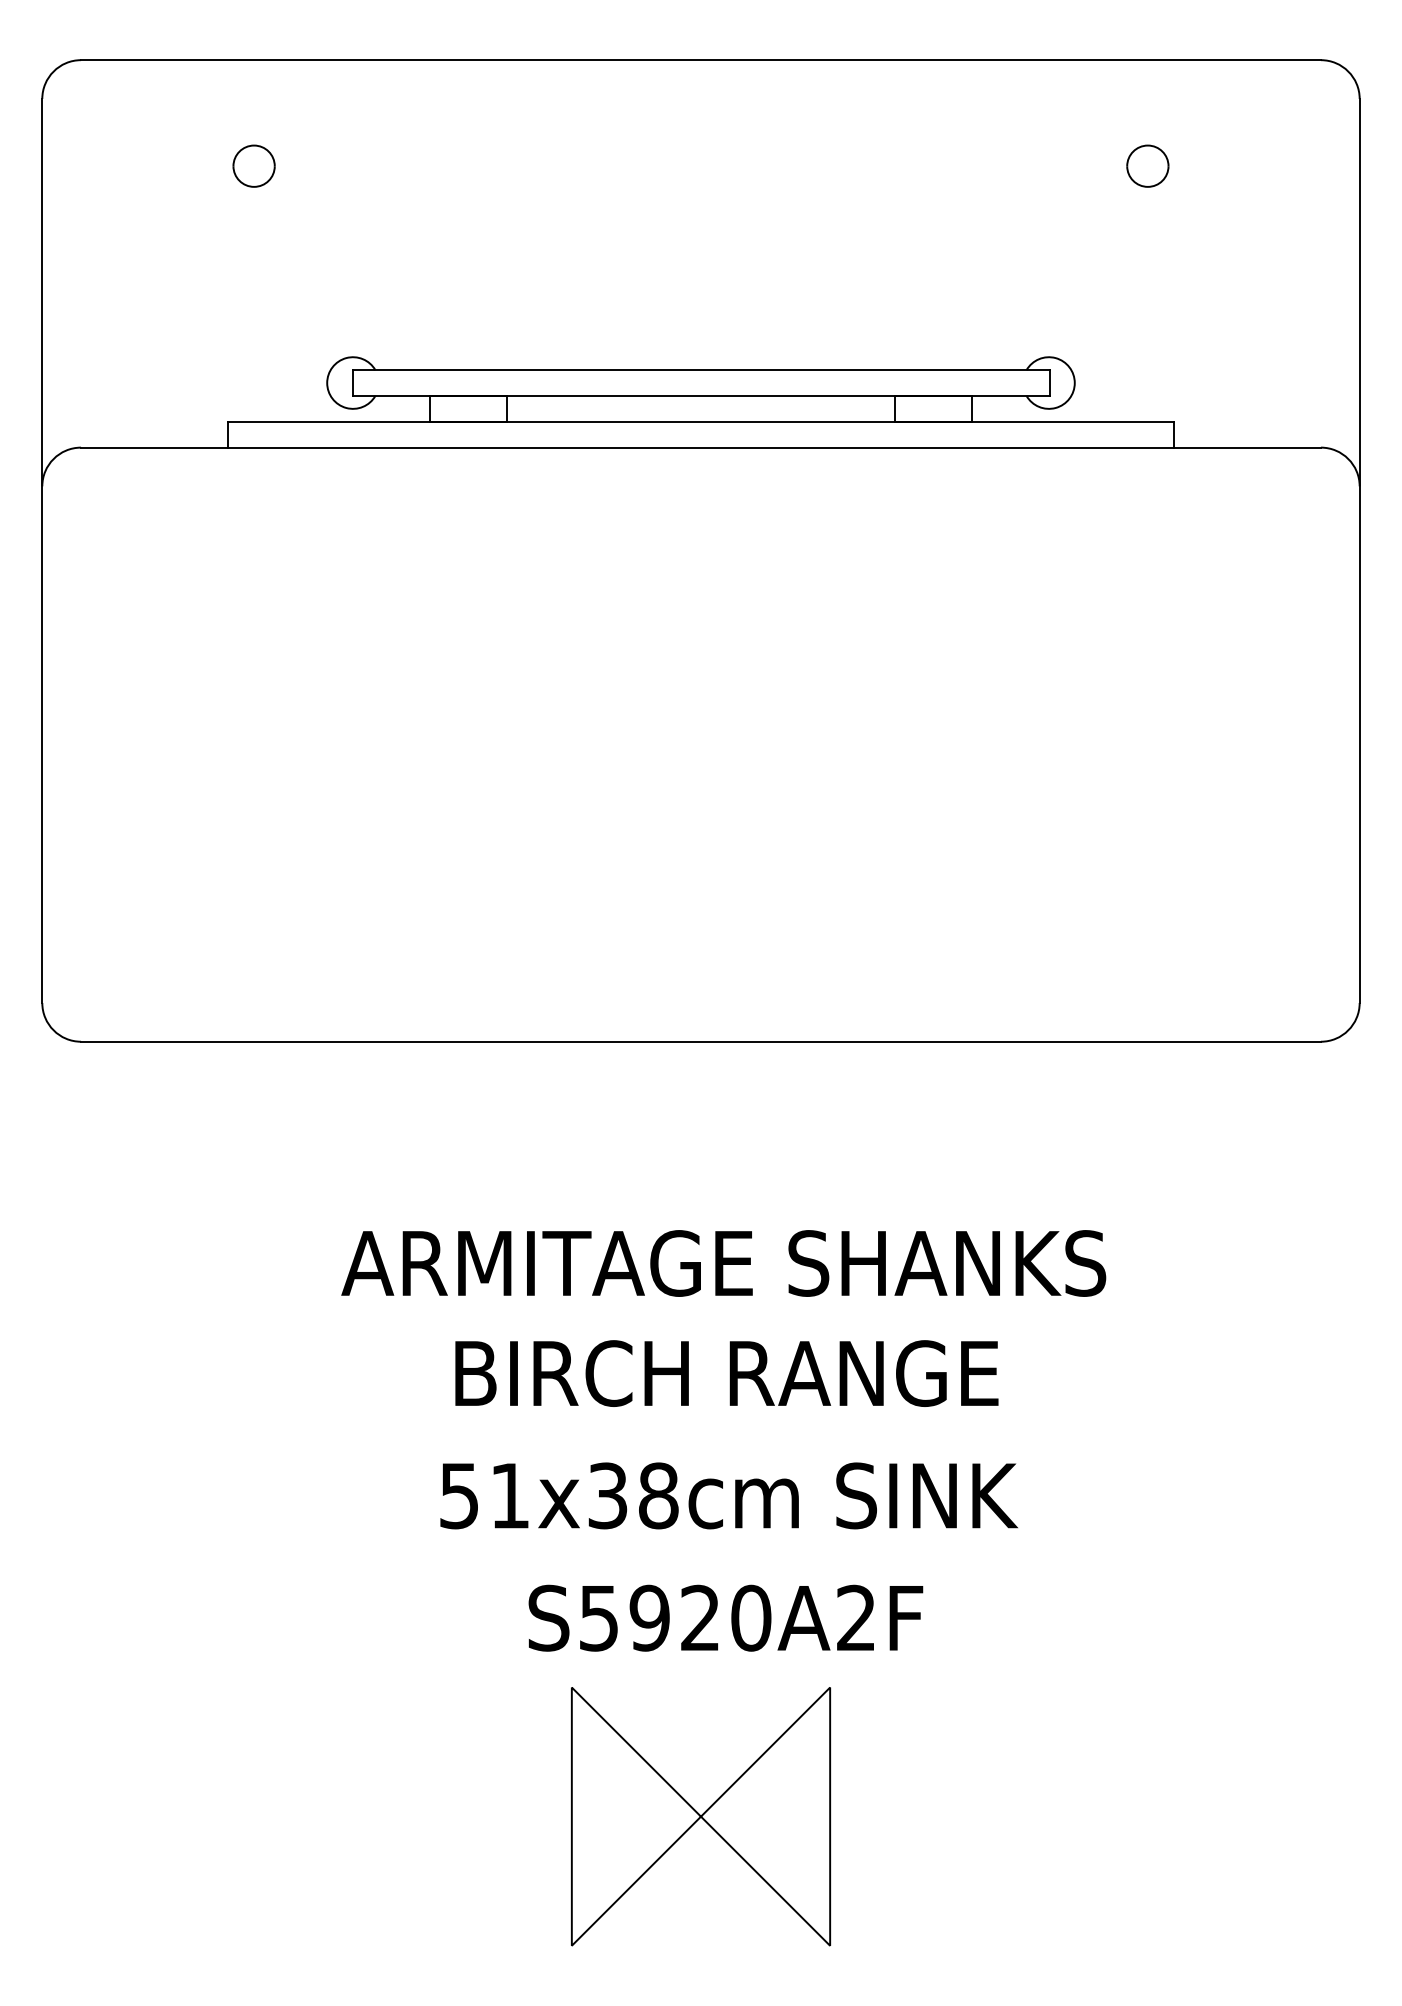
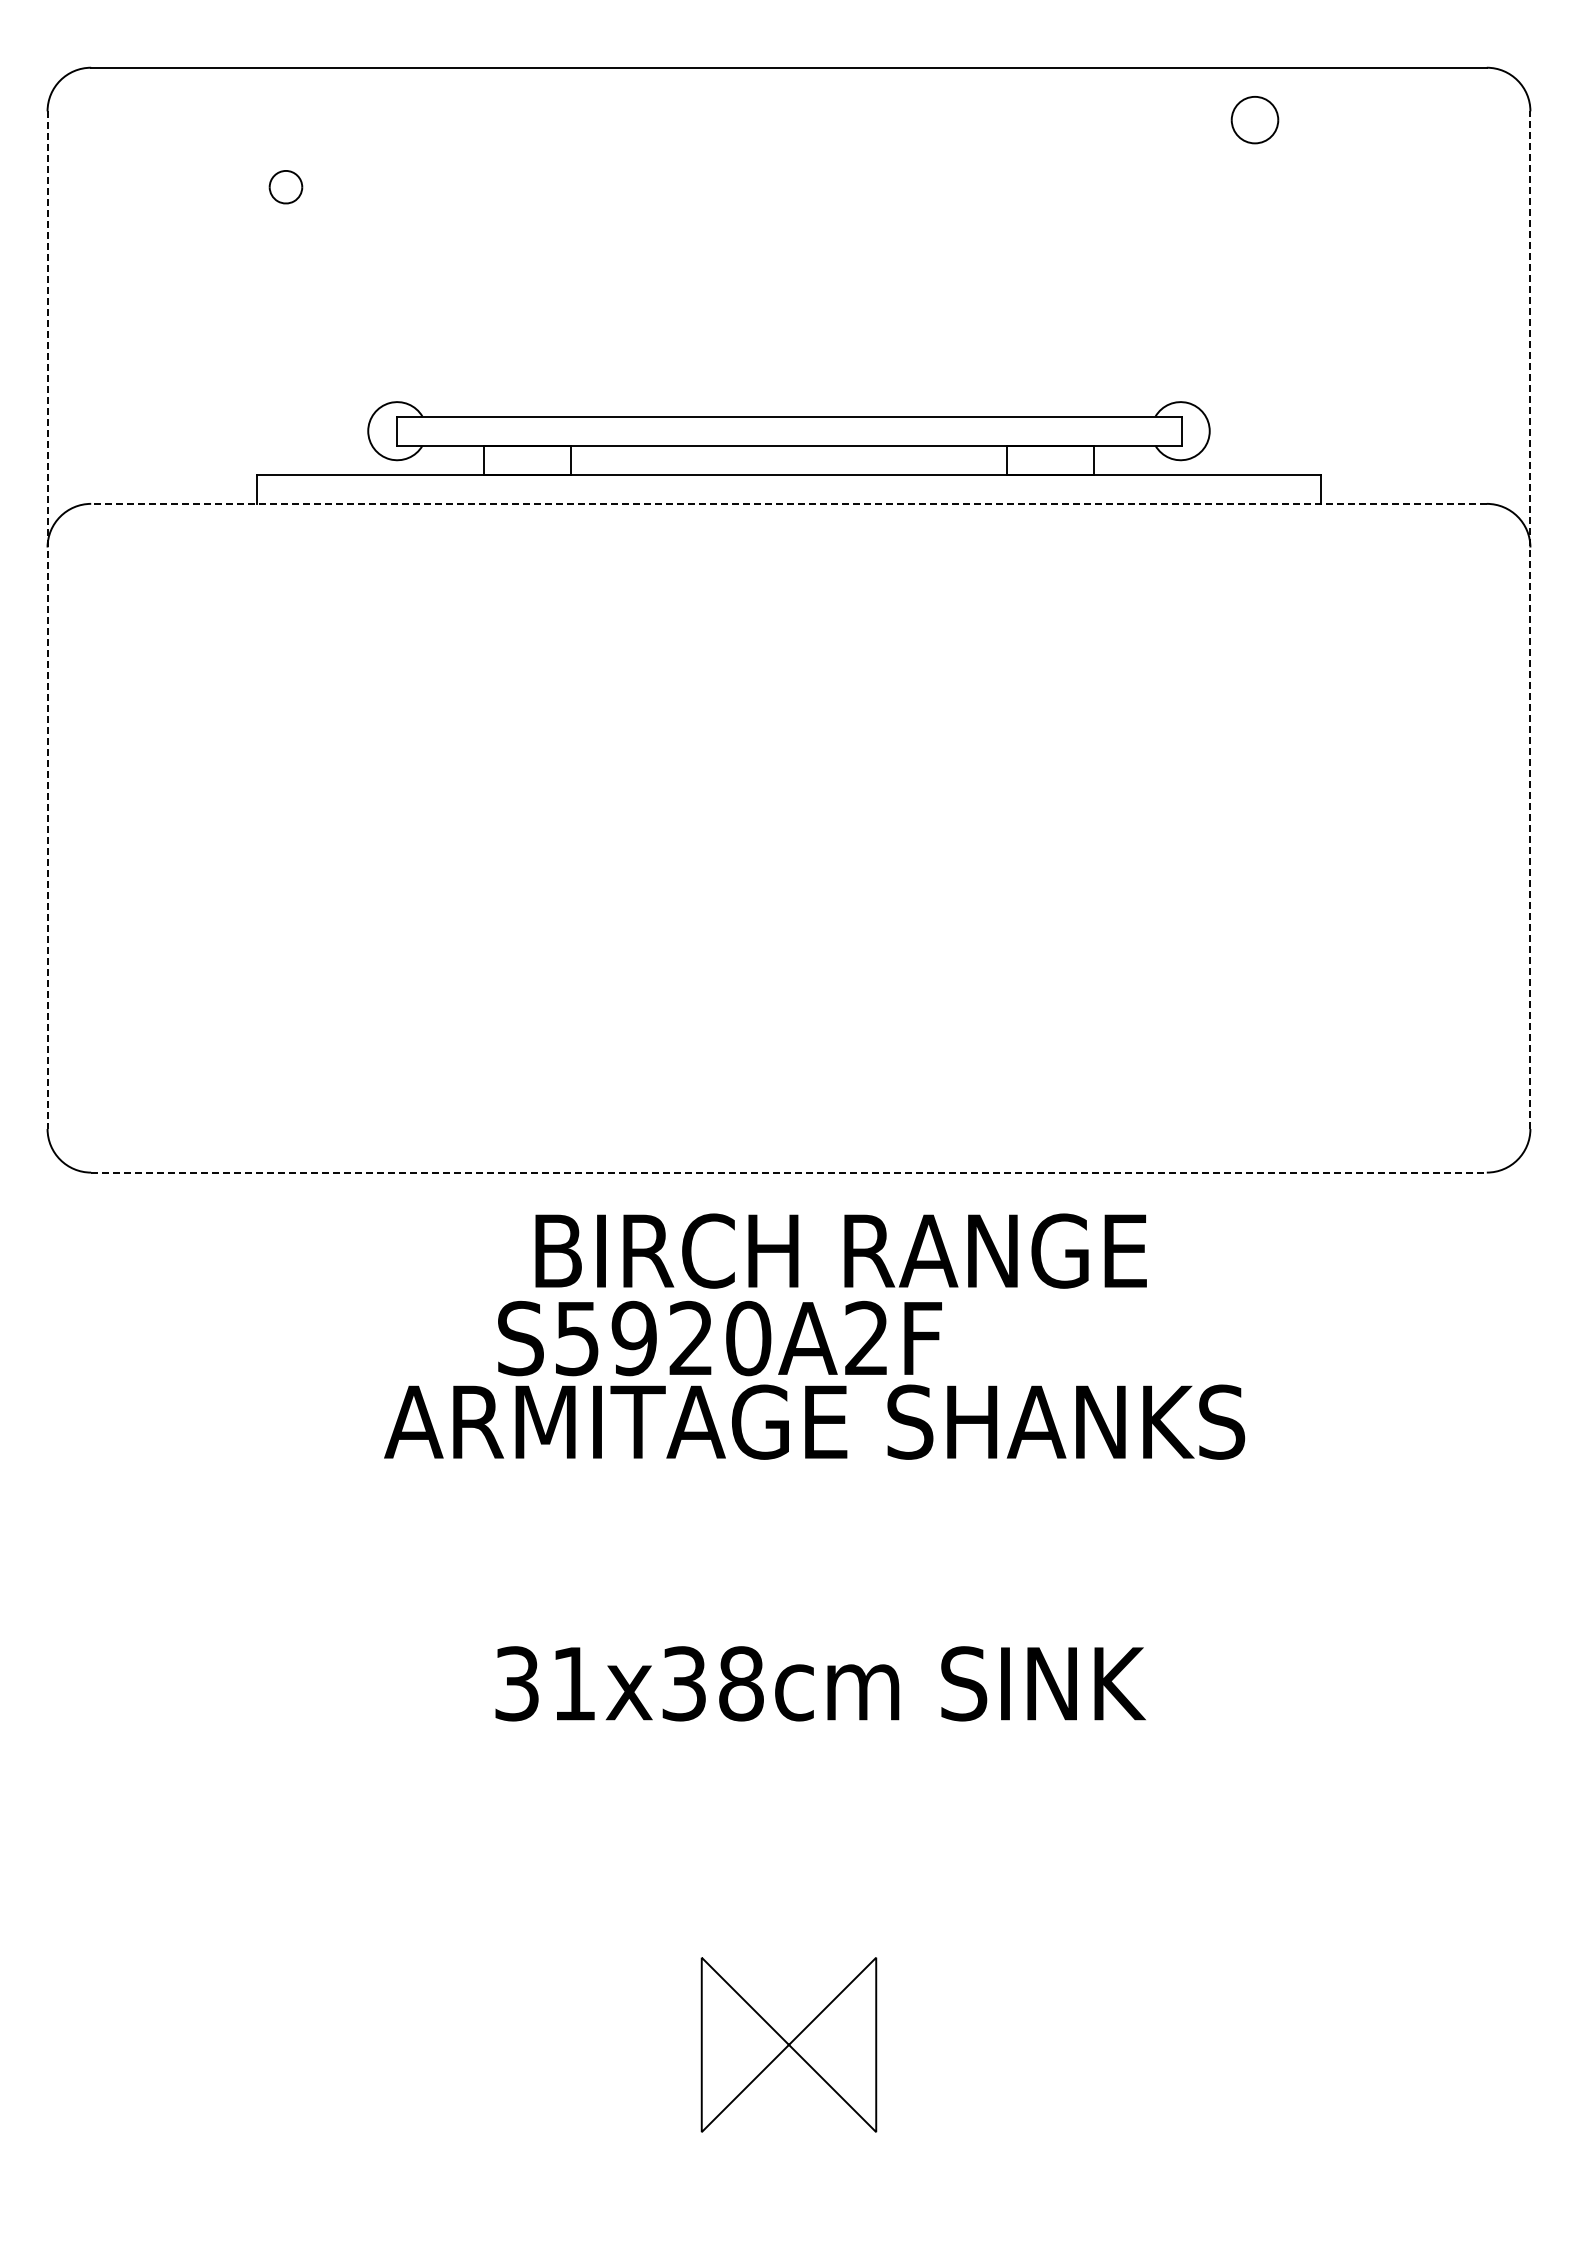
part: (253, 166) -> (285, 187), size x0.7
part: (1147, 166) -> (1254, 120), moved
line: (701, 447) -> (789, 503), solid -> dashed
line: (42, 551) -> (47, 620), solid -> dashed
line: (1359, 551) -> (1530, 620), solid -> dashed
line: (701, 1041) -> (789, 1172), solid -> dashed
text: (726, 1373) -> (840, 1250), moved
text: (458, 1495) -> (516, 1683), 51x38cm -> 31x38cm
text: (725, 1618) -> (719, 1338), moved
part: (700, 1816) -> (788, 2044), size x0.6

